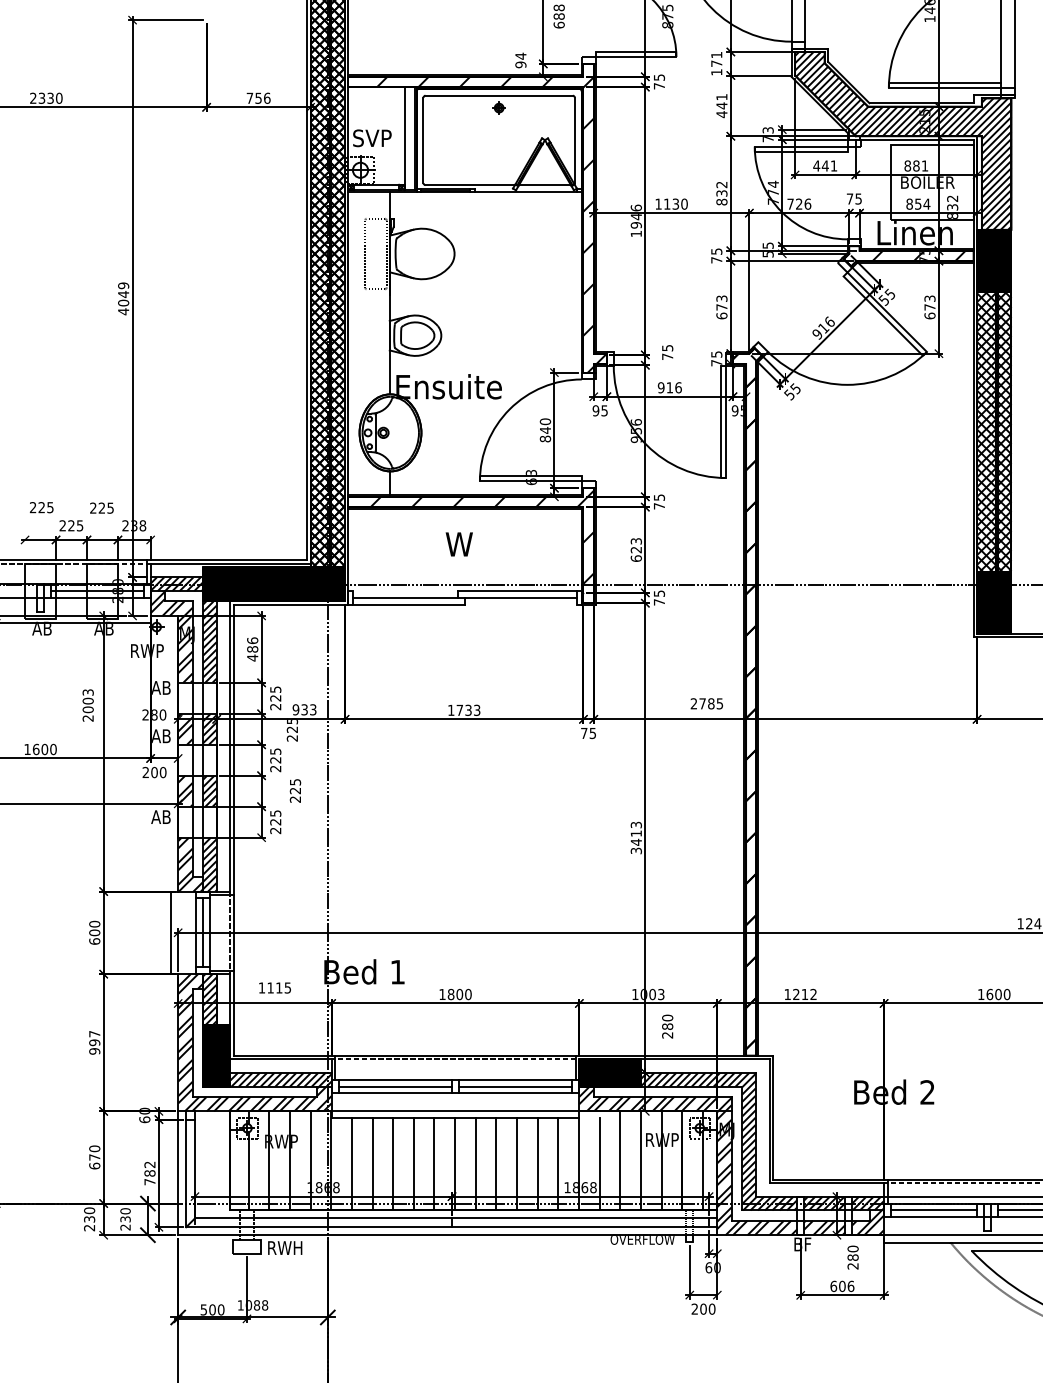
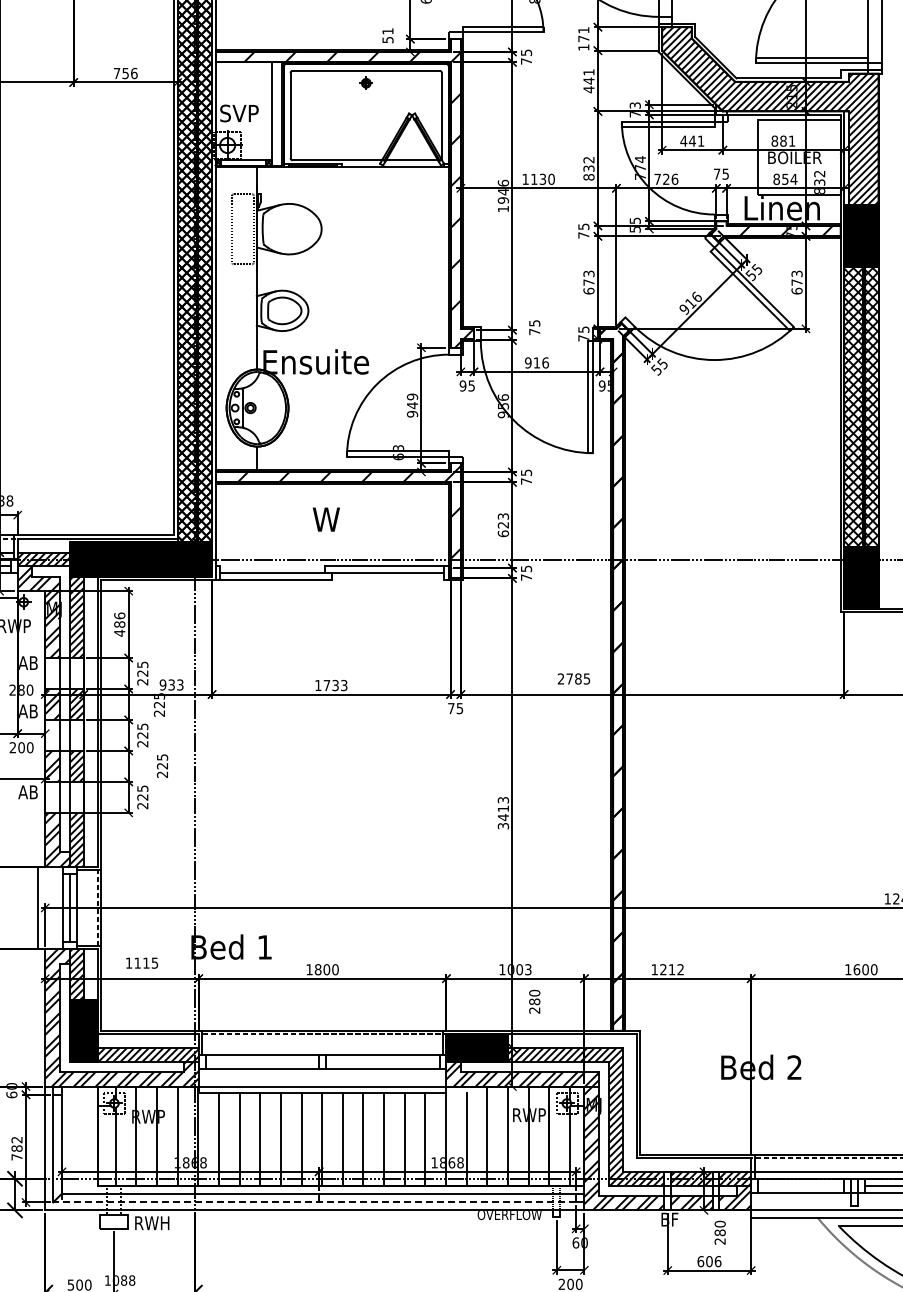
text: (520, 60) -> (387, 35), 94 -> 51
text: (545, 430) -> (412, 405), 840 -> 949
line: (395, 1086) -> (262, 1061), removed
line: (515, 1086) -> (382, 1061), removed
line: (933, 1210) -> (800, 1185), removed
line: (447, 1227) -> (314, 1202), solid -> dashed

